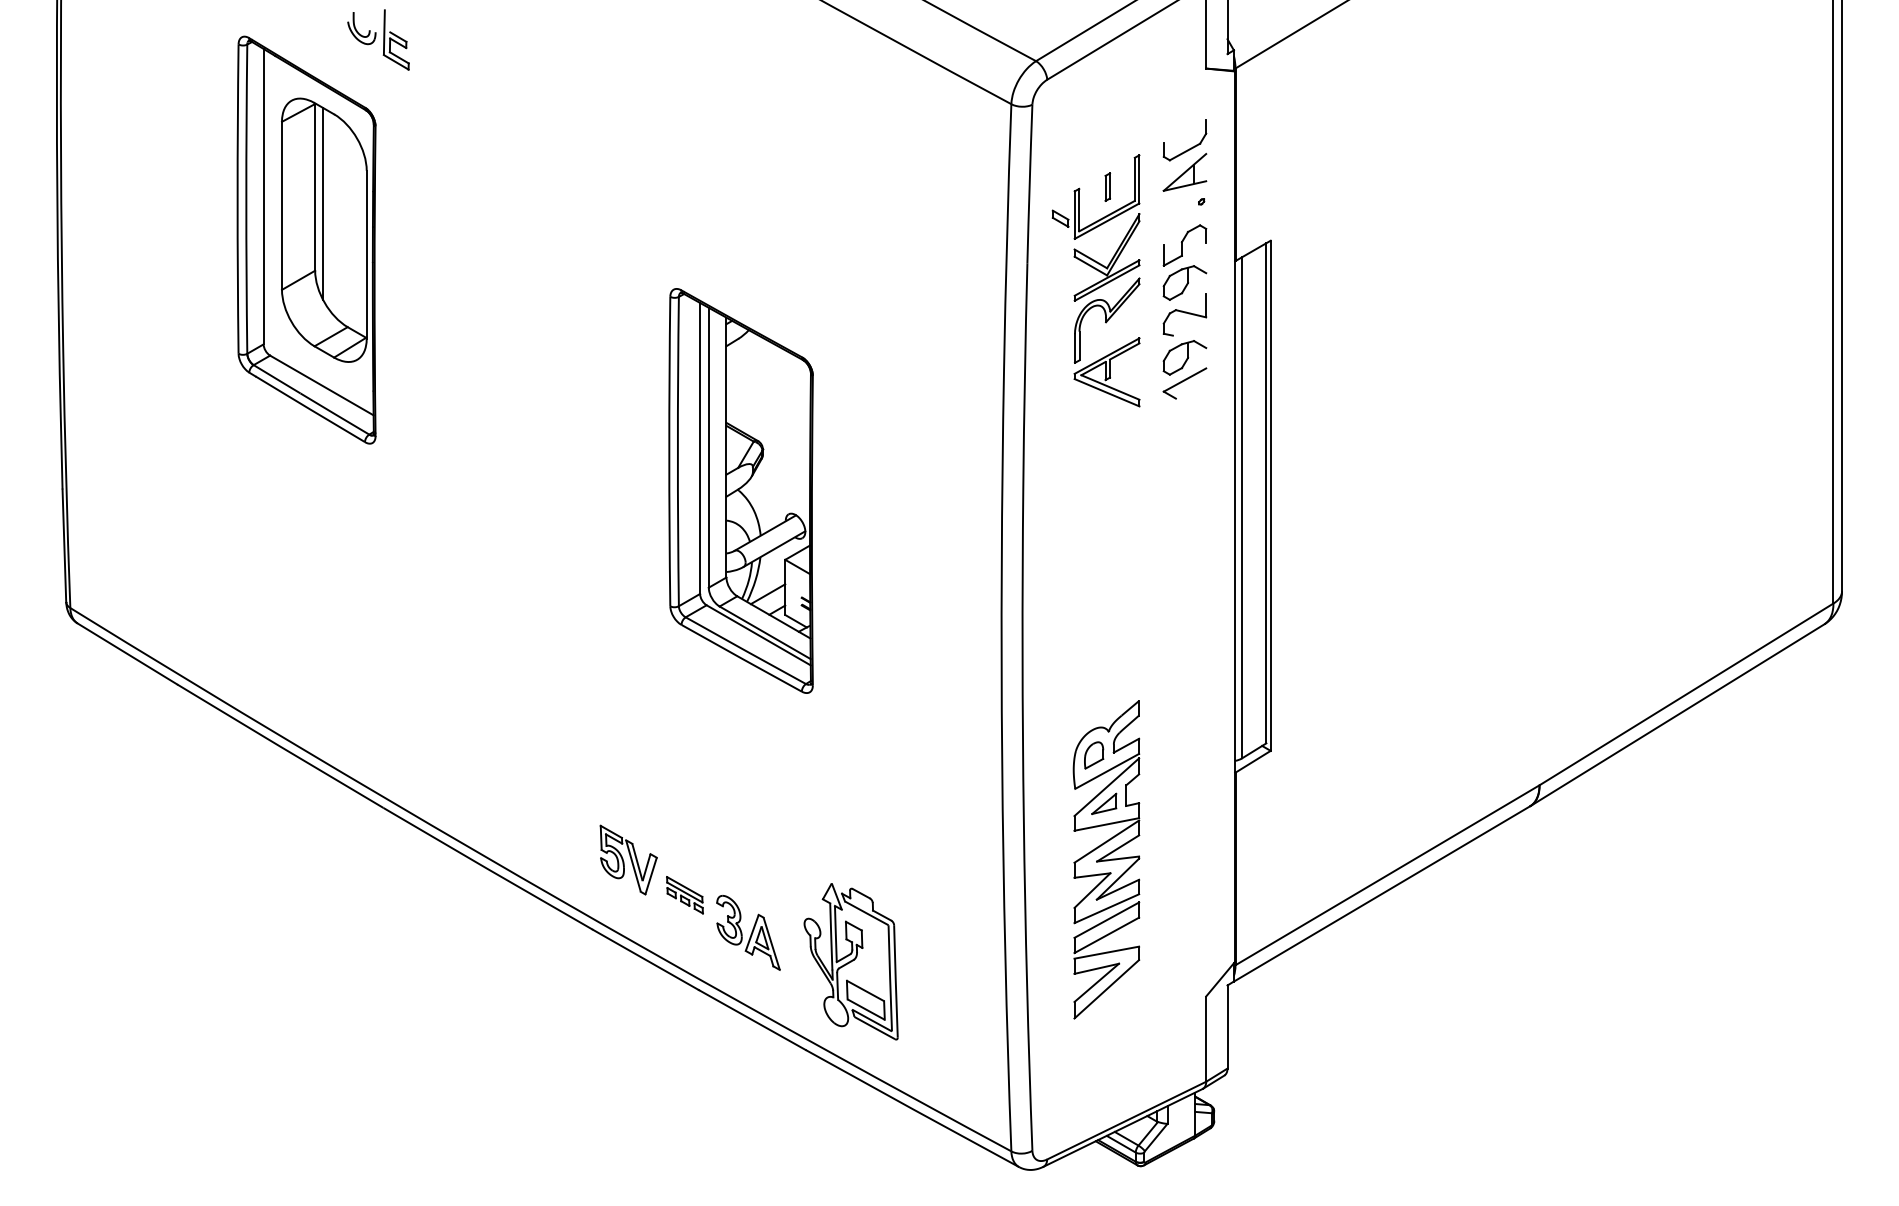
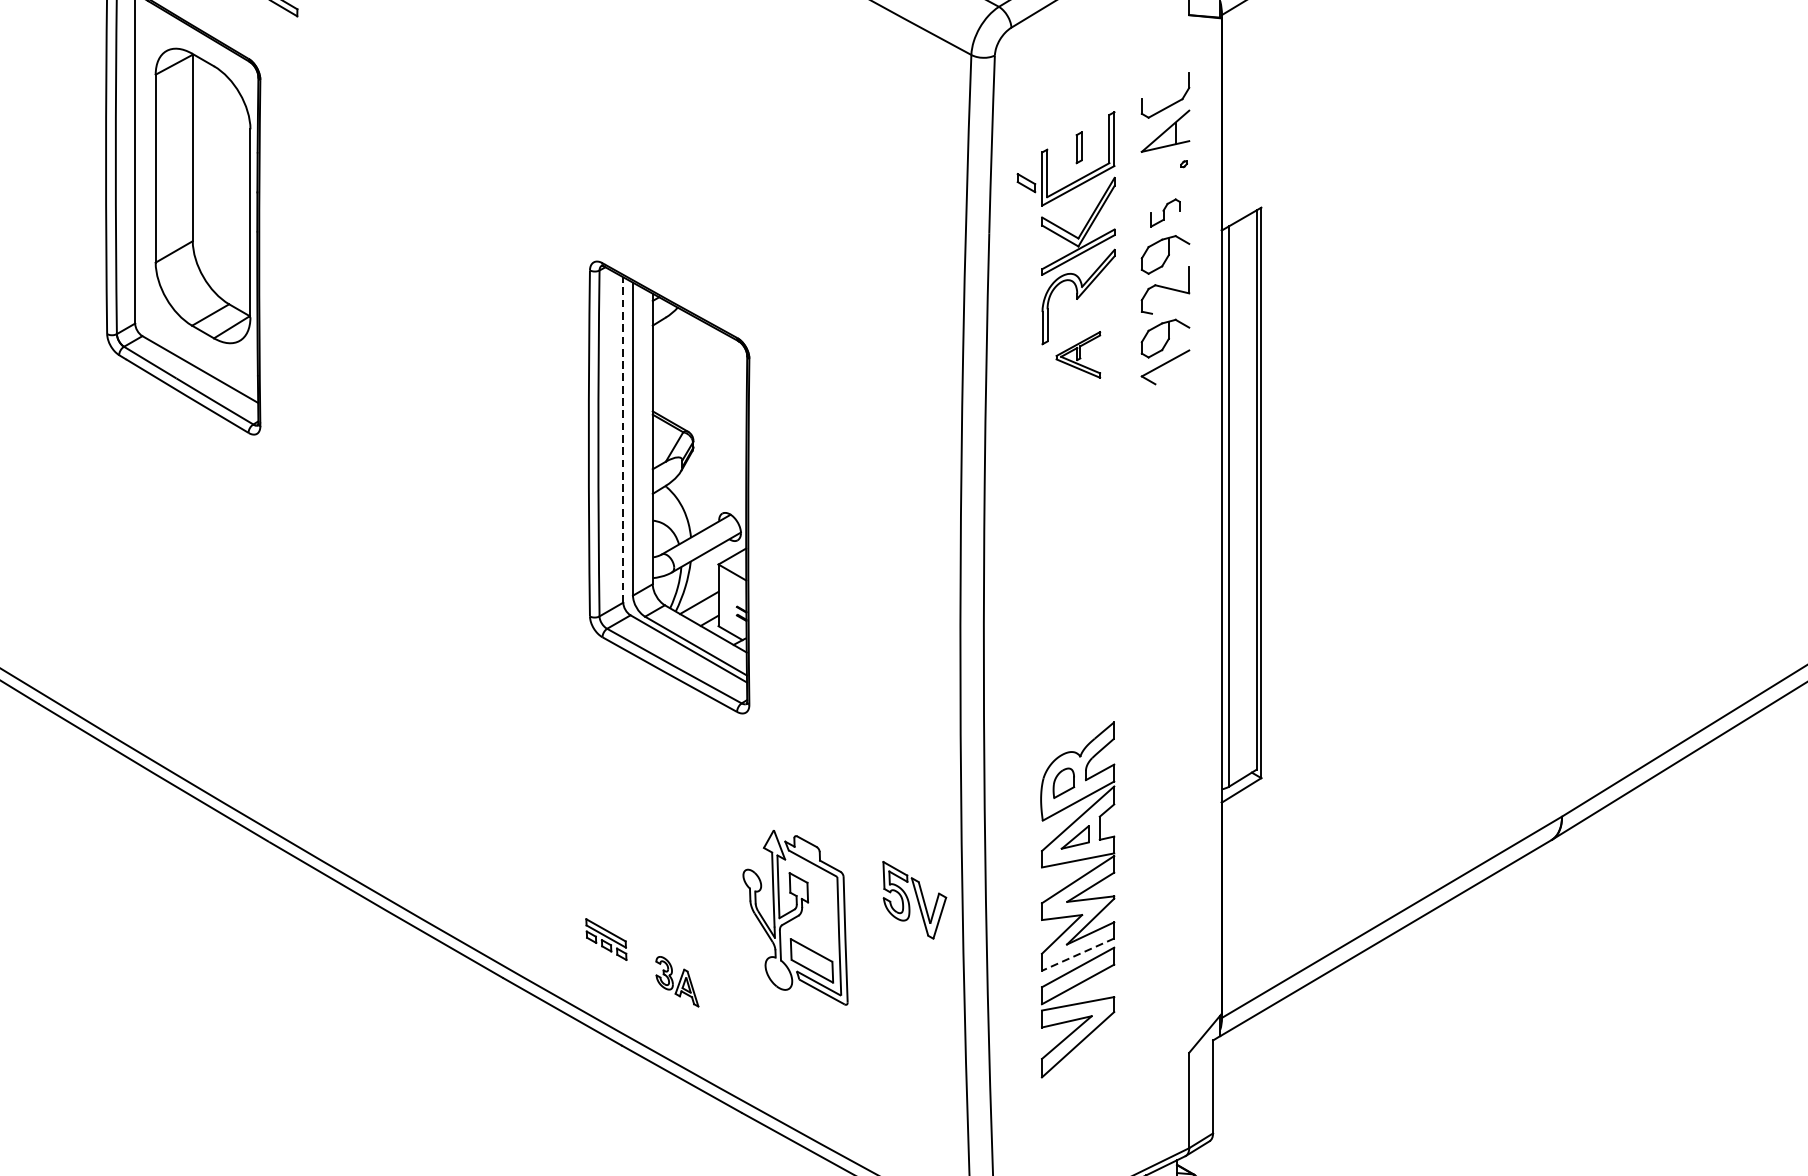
line: (323, 204) -> (202, 167), removed
part: (1184, 245) -> (1164, 212), size x0.6
part: (1106, 372) -> (1077, 355), size x0.6
line: (700, 448) -> (623, 440), solid -> dashed
part: (628, 859) -> (914, 899), moved
line: (1106, 908) -> (1077, 954), solid -> dashed
part: (748, 932) -> (677, 981), size x0.6
part: (850, 961) -> (794, 917), moved

